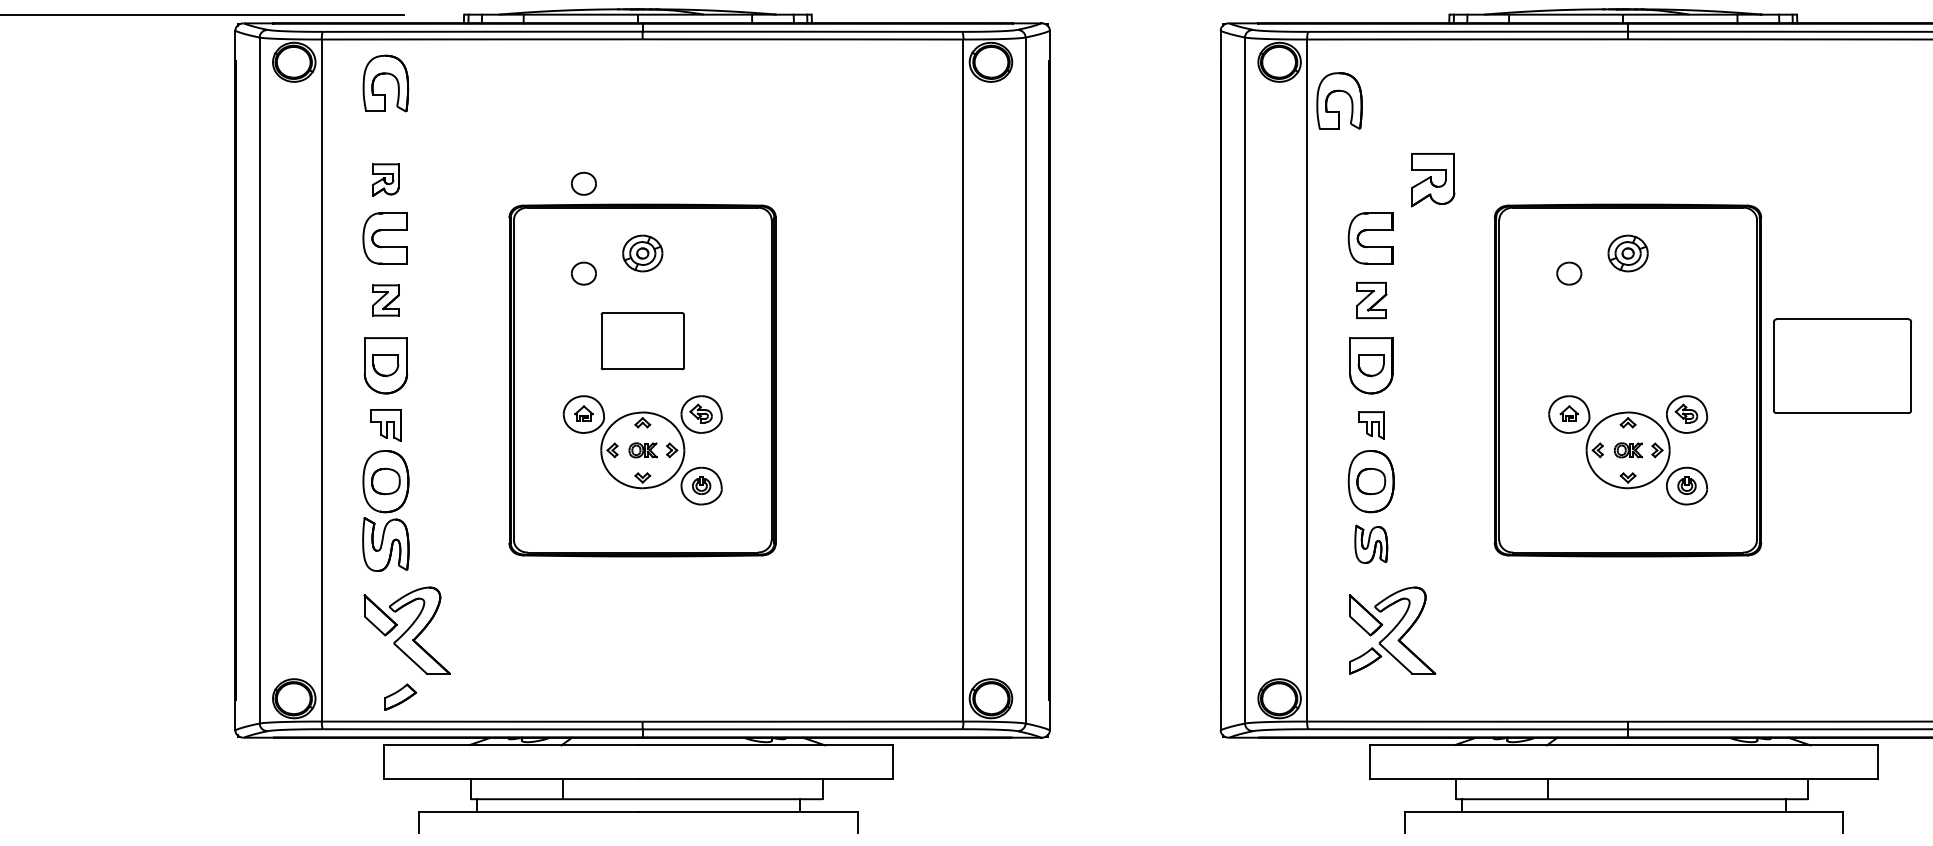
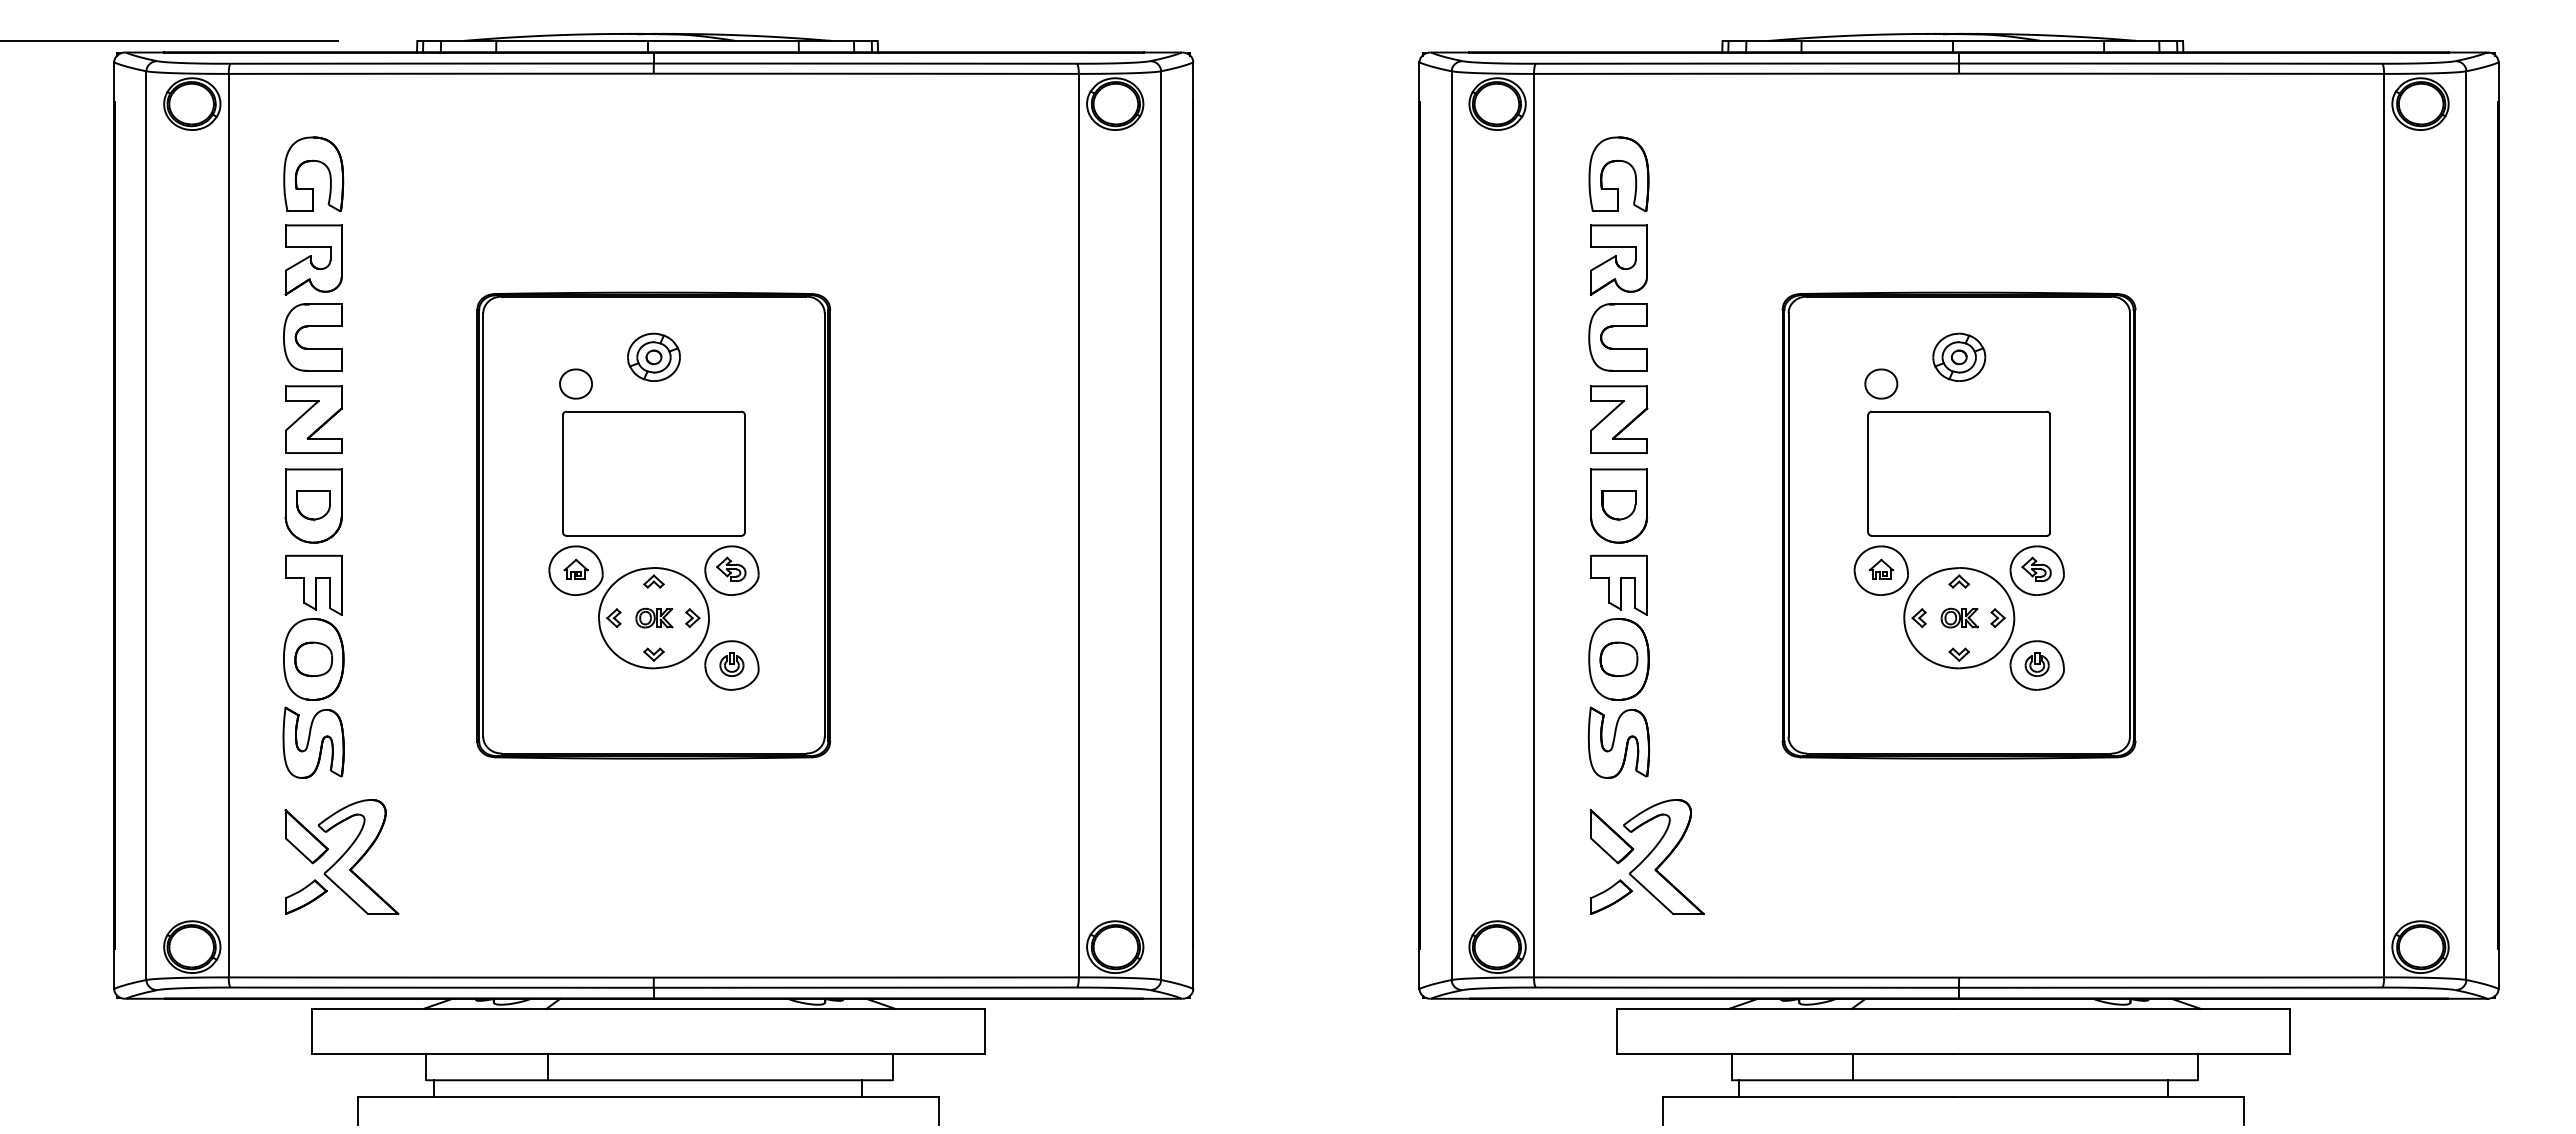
part: (382, 74) -> (309, 162), moved
part: (1336, 92) -> (1614, 162), moved
part: (385, 179) -> (313, 259), size x1.67
part: (1432, 179) -> (1618, 259), moved
part: (583, 183) -> (575, 264), removed
part: (385, 300) -> (313, 419), size x1.67
part: (1371, 300) -> (1619, 419), size x1.43
part: (642, 341) -> (653, 473), size x1.67
part: (1842, 366) -> (1959, 473), moved
part: (385, 424) -> (313, 584), size x1.43
part: (1370, 424) -> (1618, 584), size x1.67
part: (1370, 544) -> (1618, 742), size x1.43
part: (400, 696) -> (306, 896), moved

